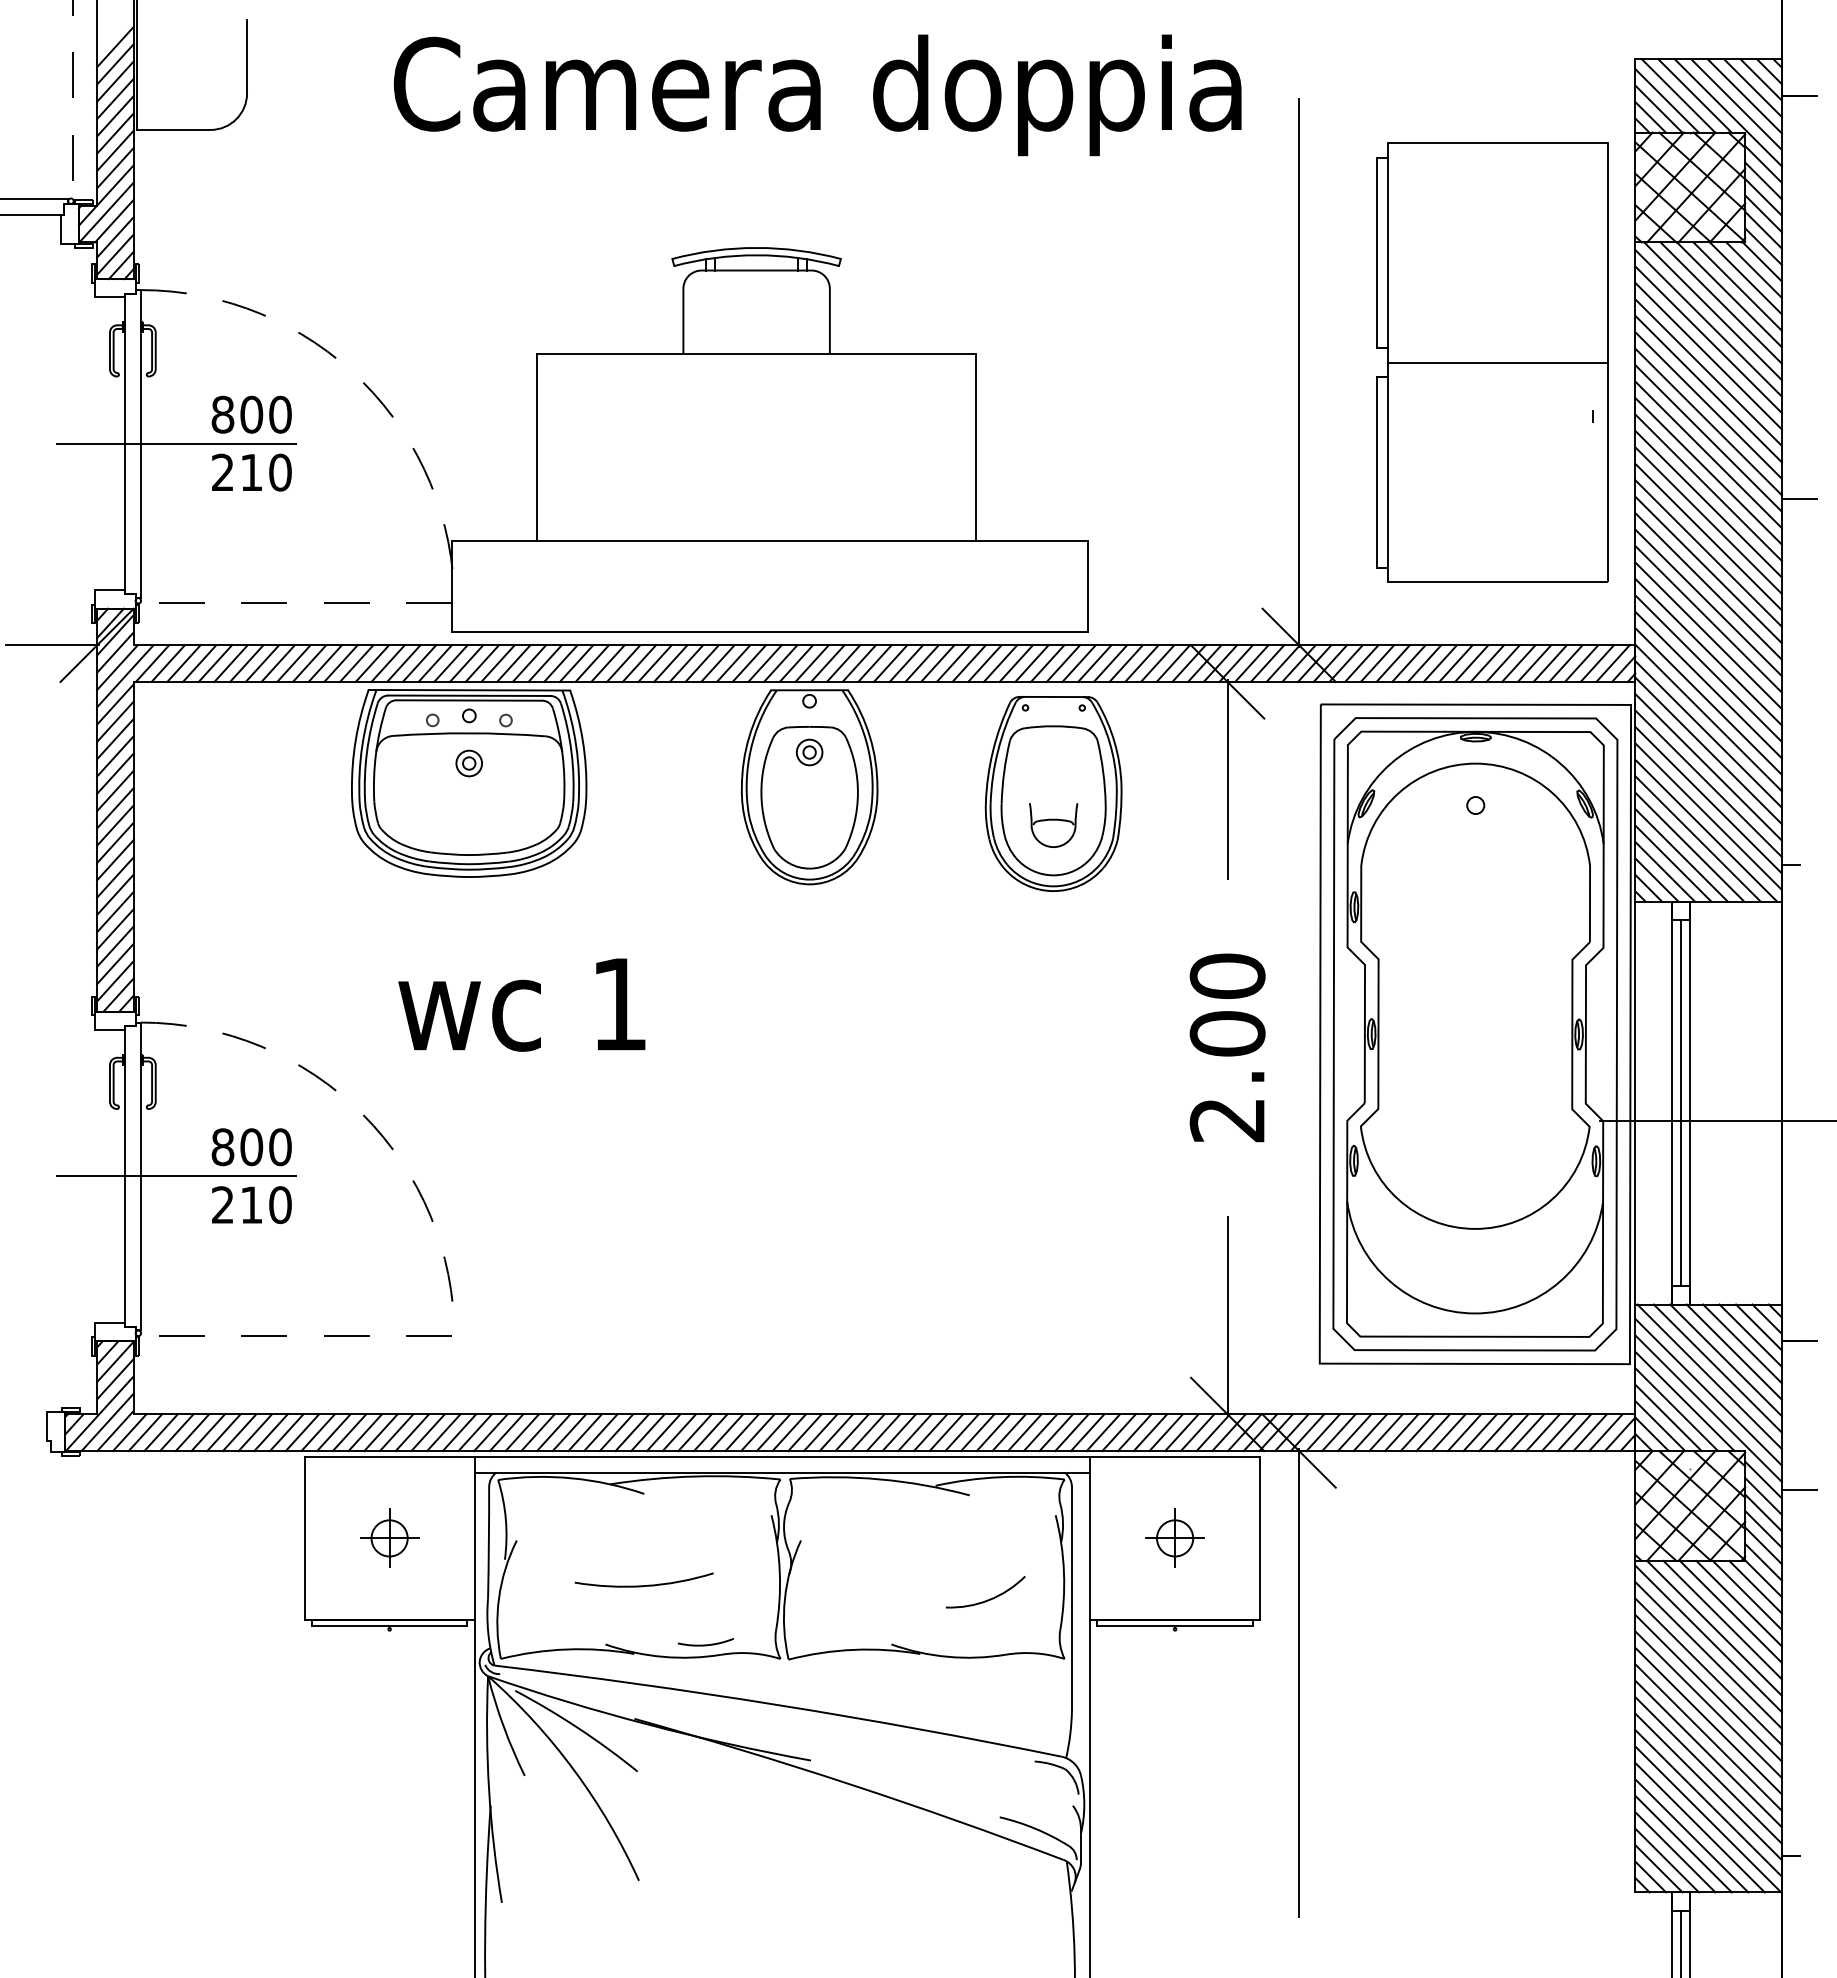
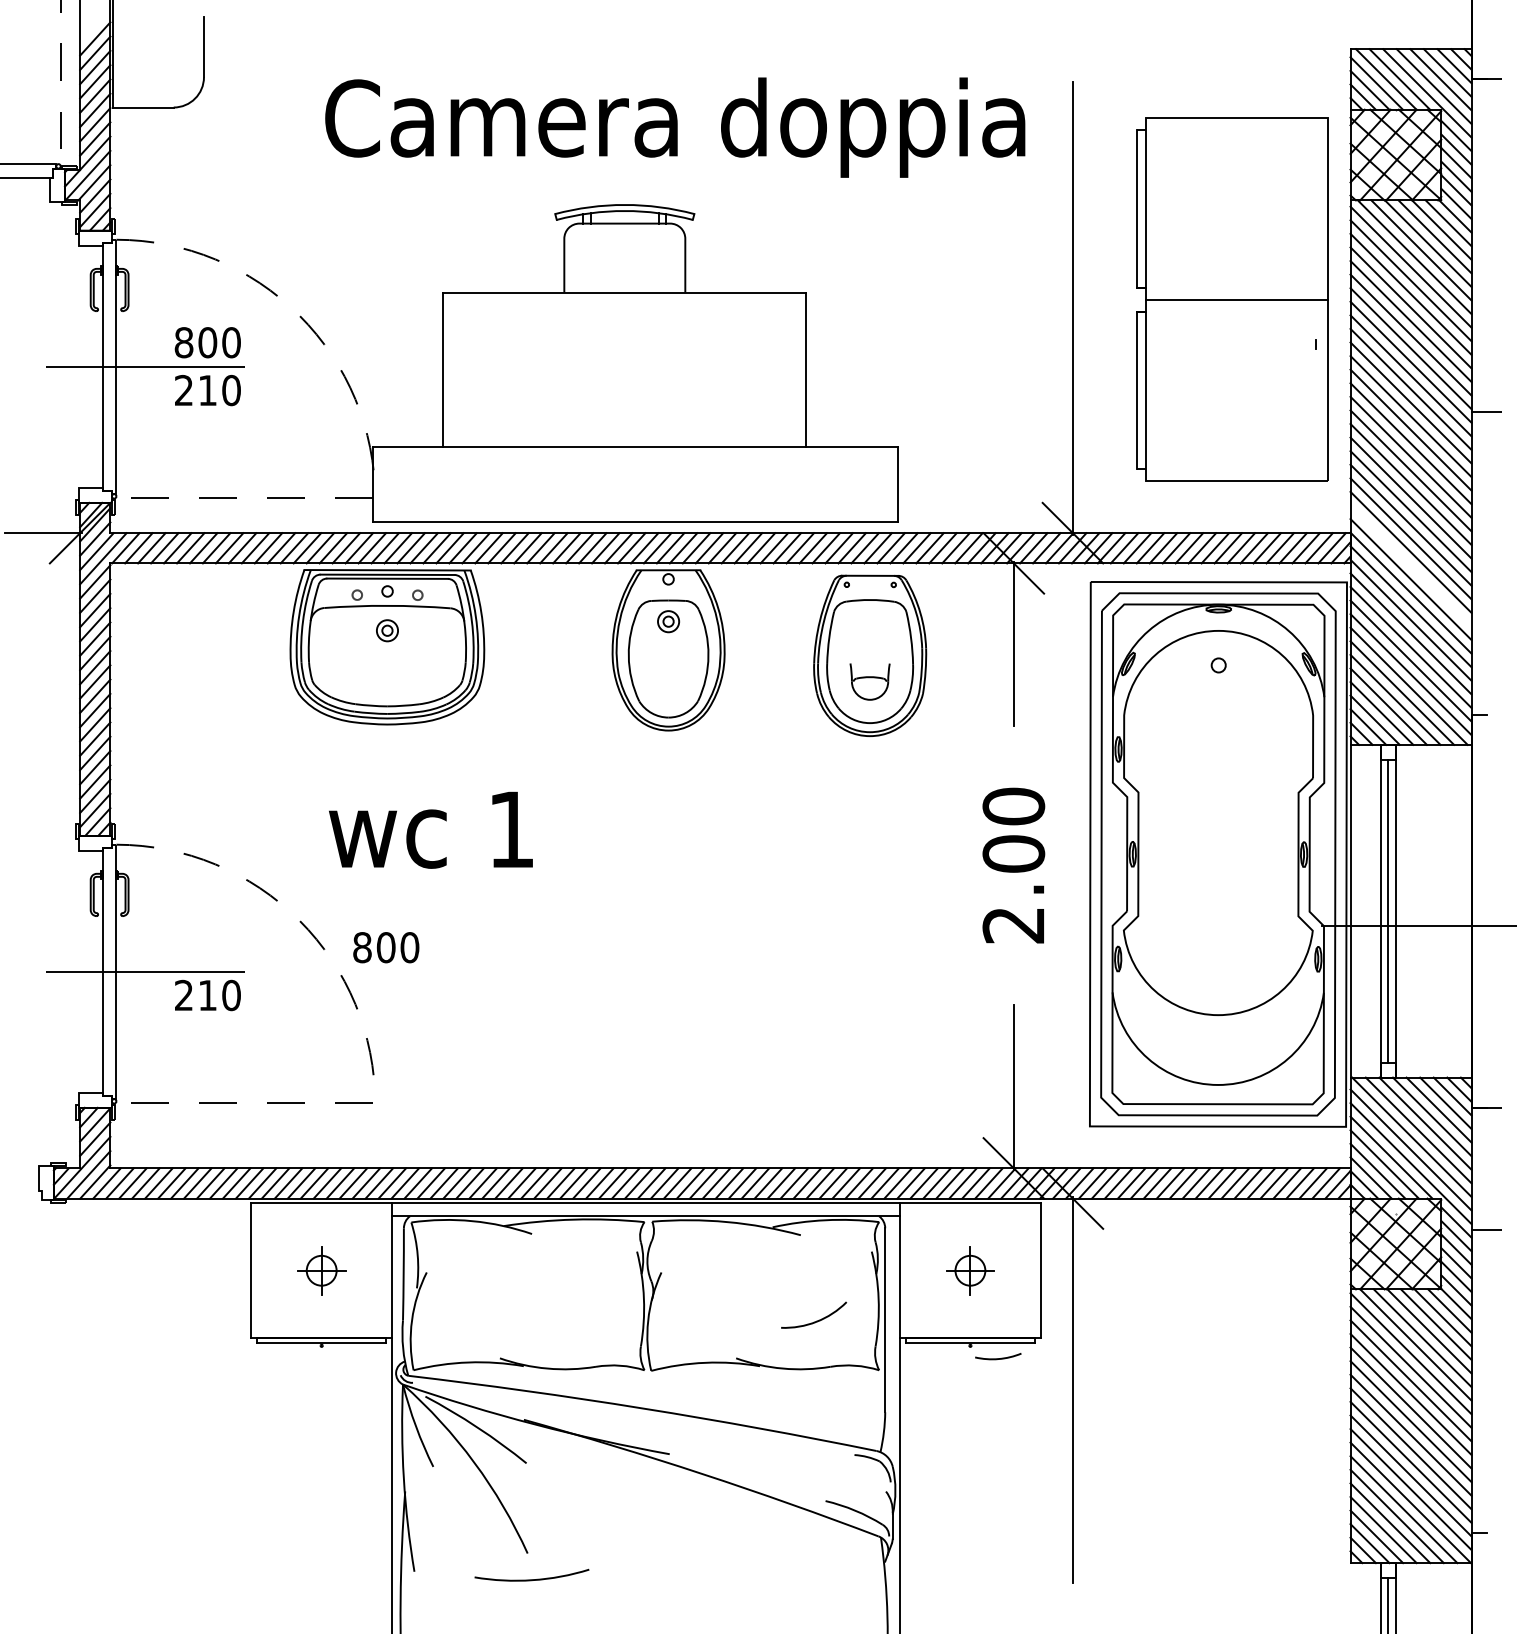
text: (817, 95) -> (675, 127), moved
line: (1708, 684) -> (1410, 565), removed
text: (251, 1147) -> (386, 947), moved
arc: (643, 1585) -> (531, 1579), moved
arc: (705, 1644) -> (998, 1358), moved

